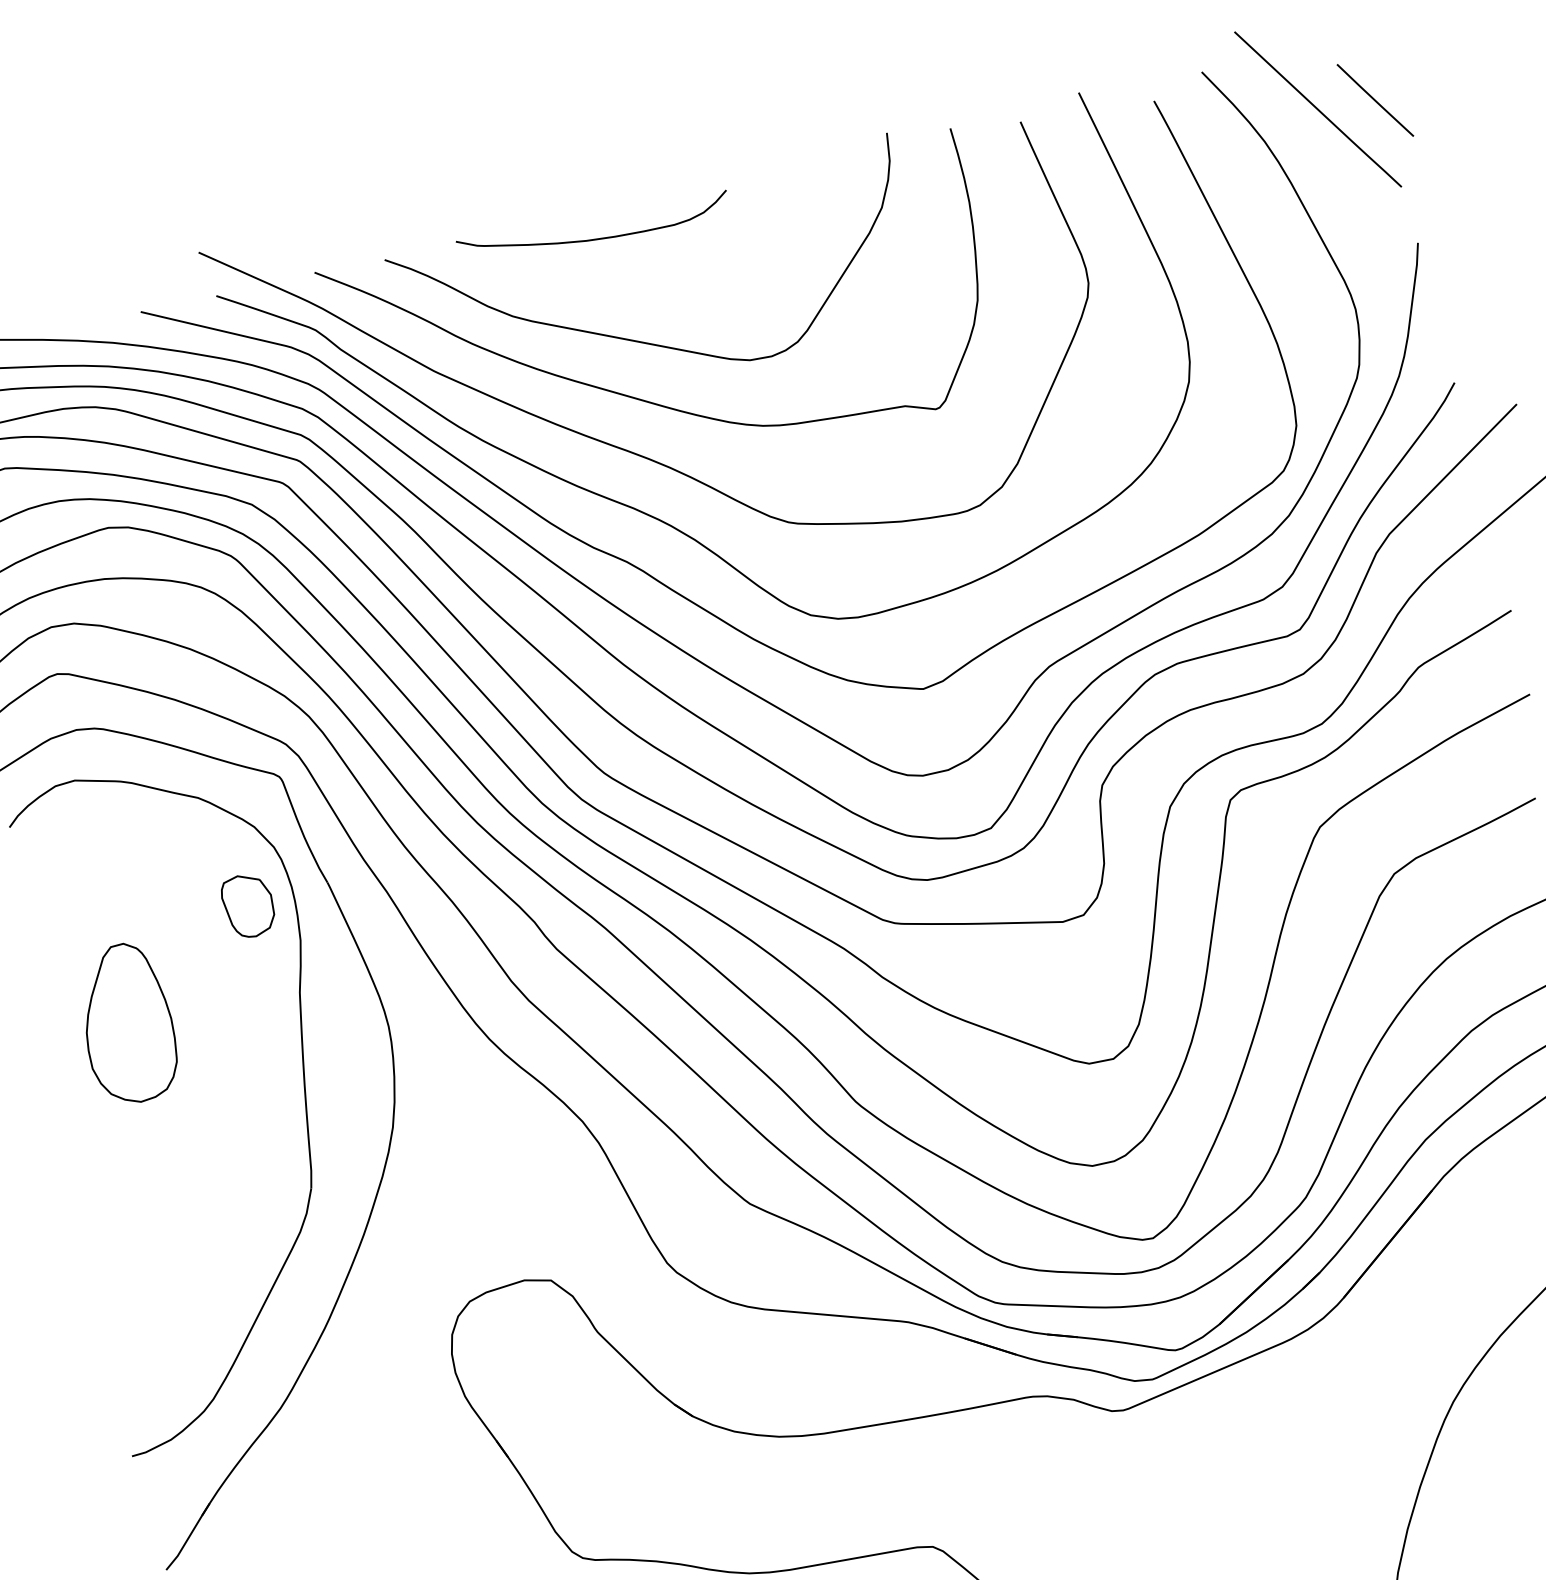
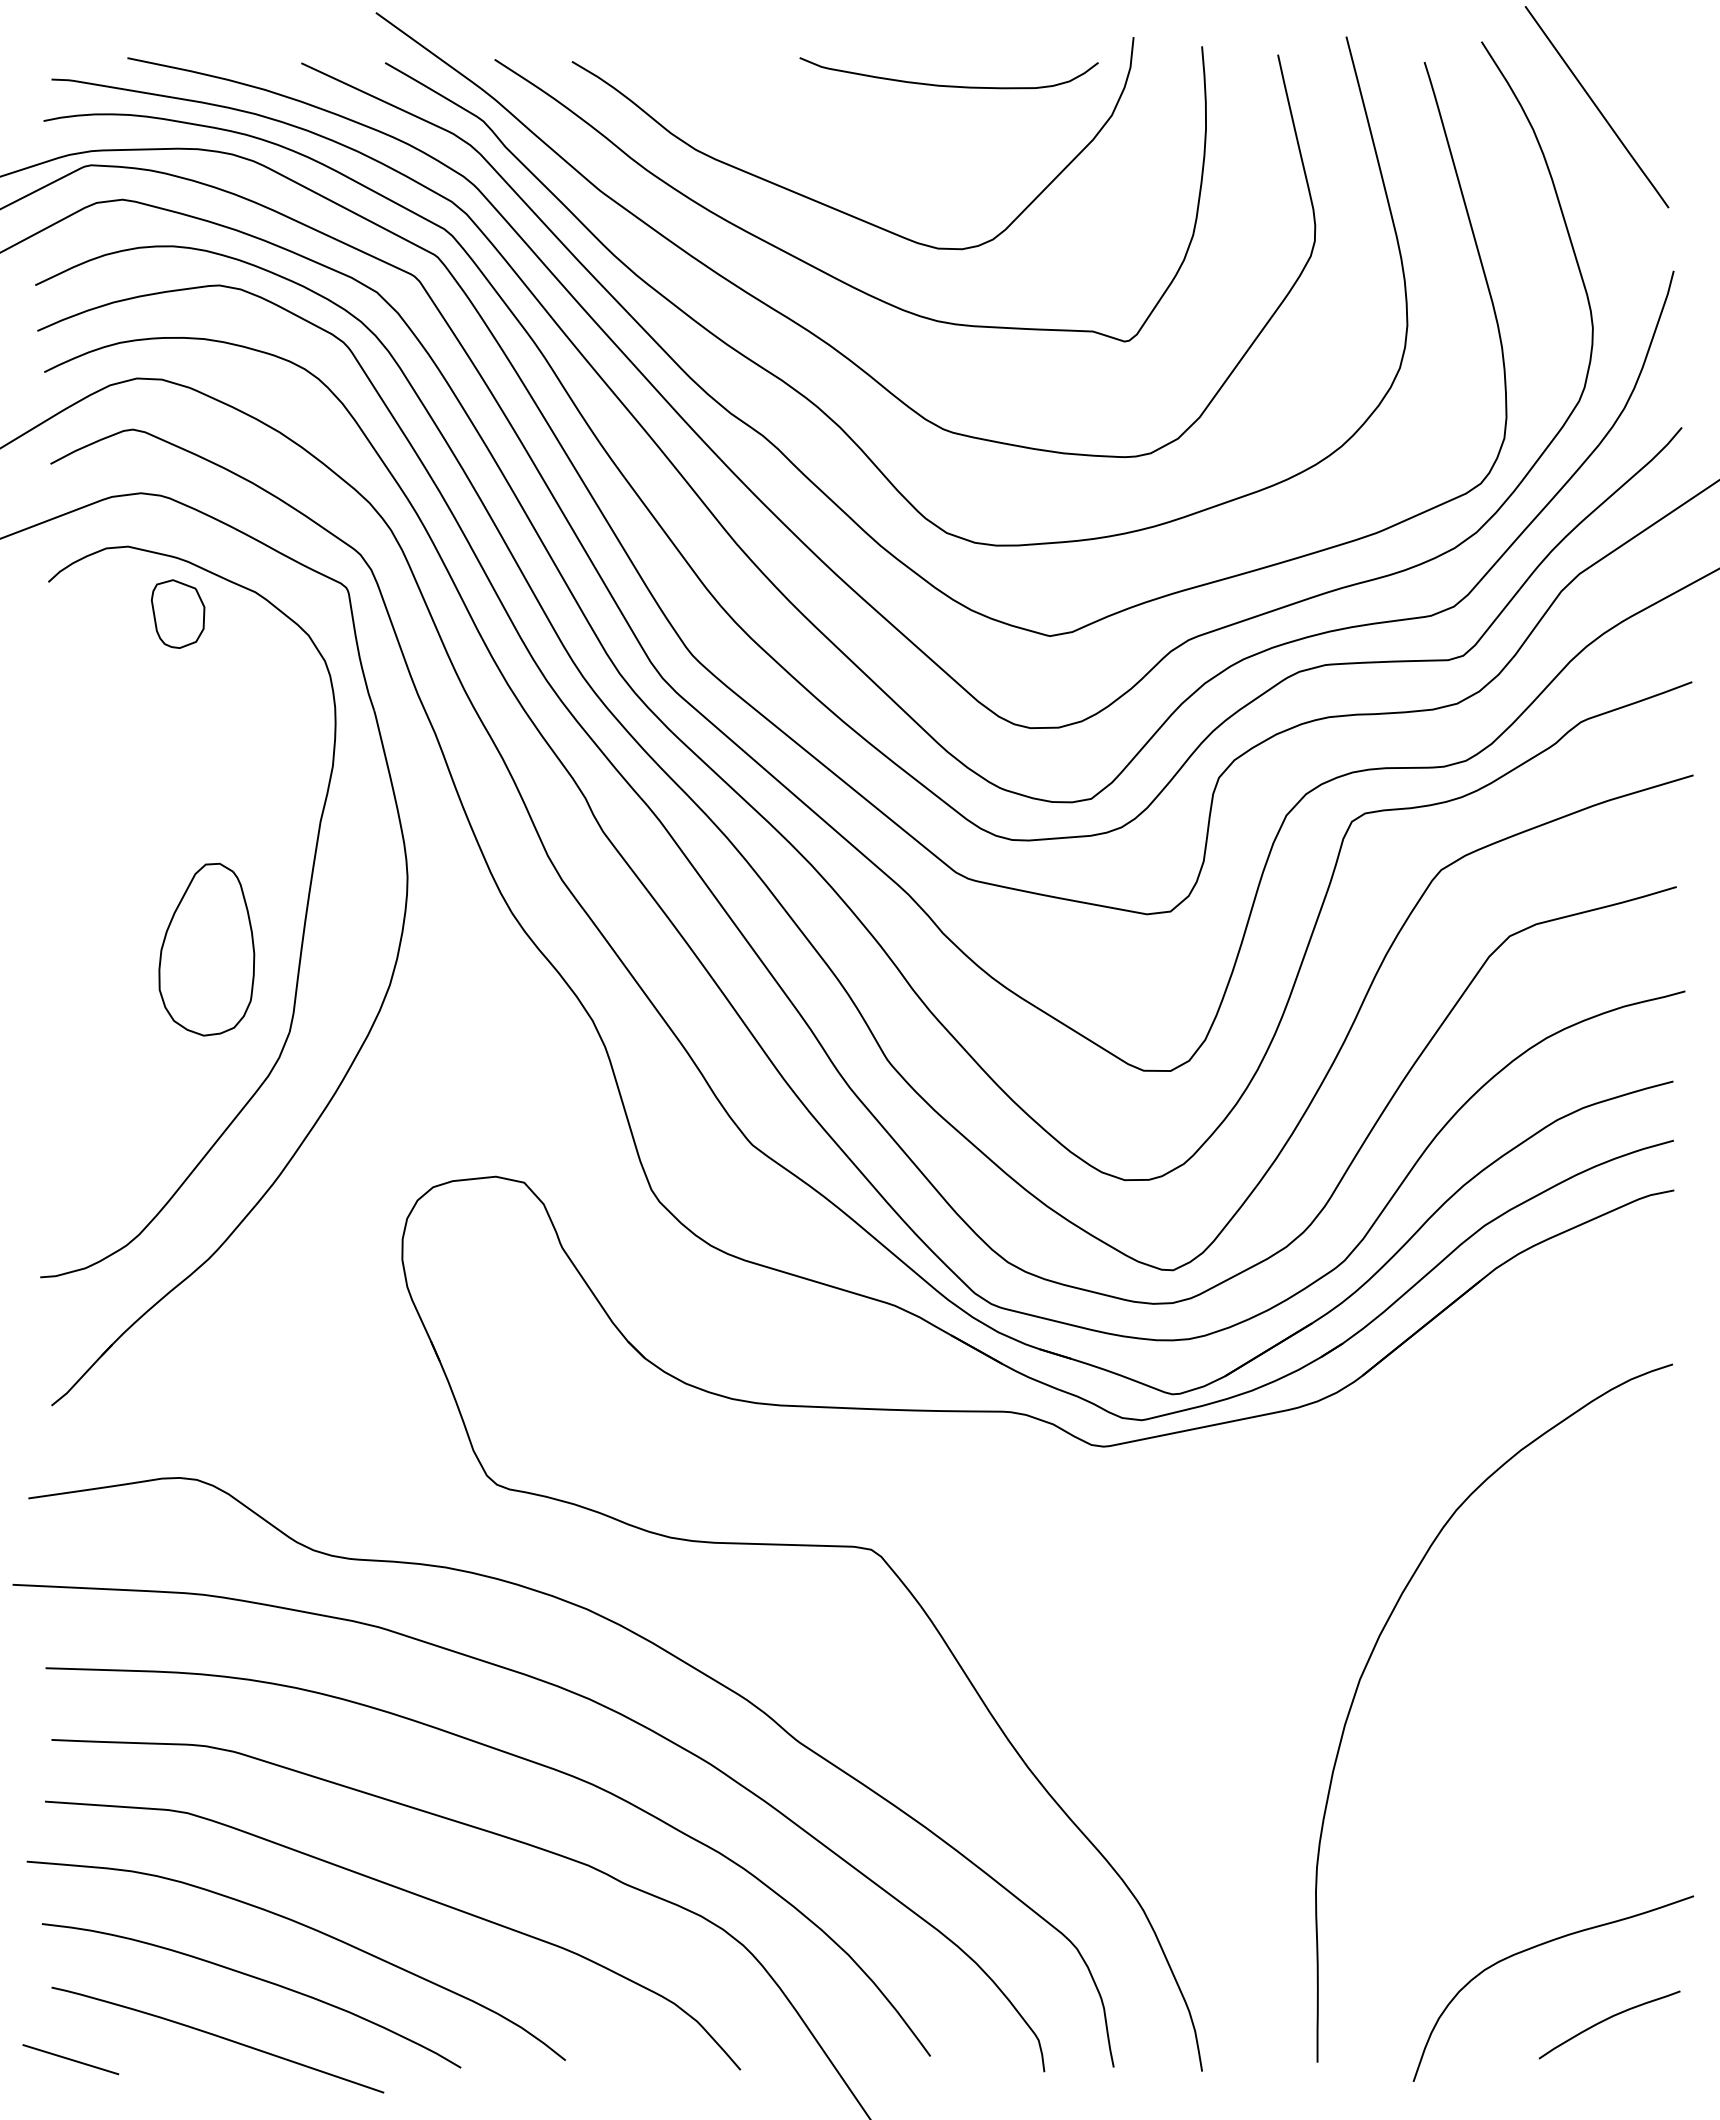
line: (1374, 99) -> (1659, 109), removed
curve: (595, 238) -> (948, 85), moved
part: (247, 905) -> (177, 613), moved
part: (127, 1023) -> (206, 949), moved

